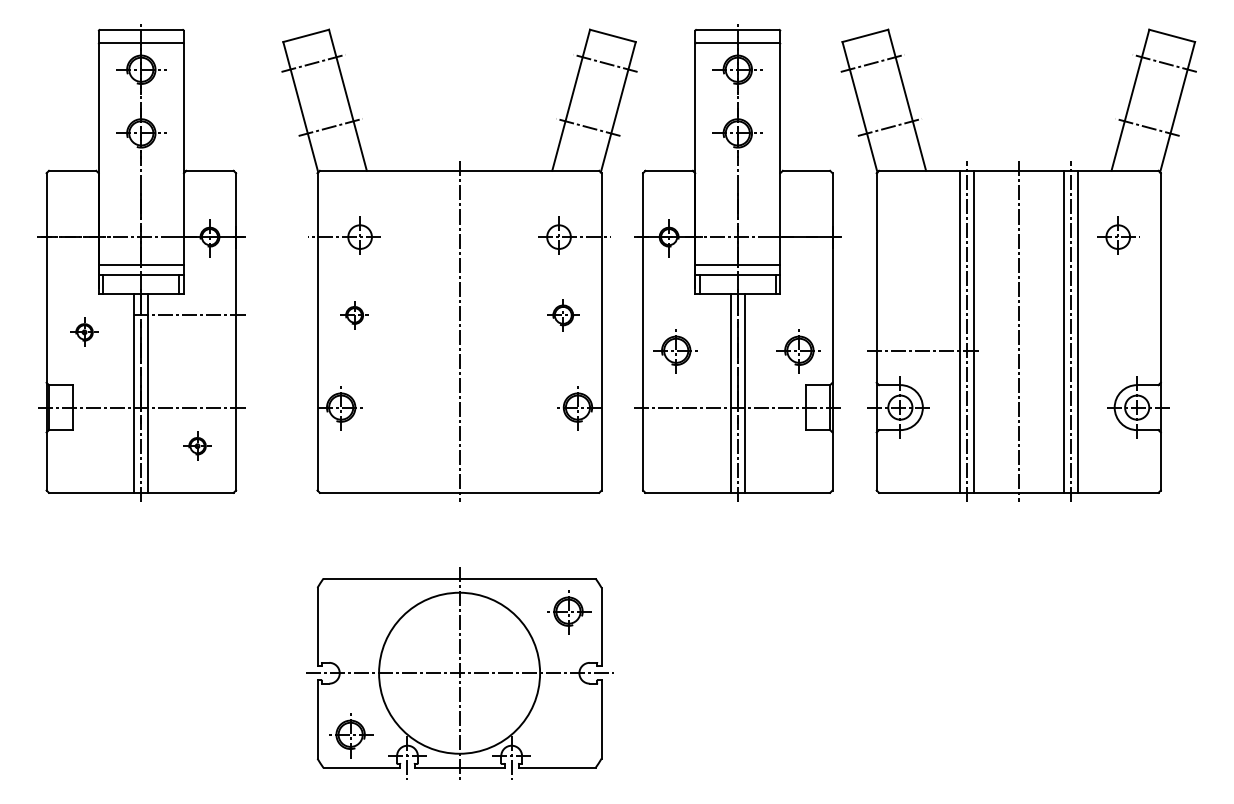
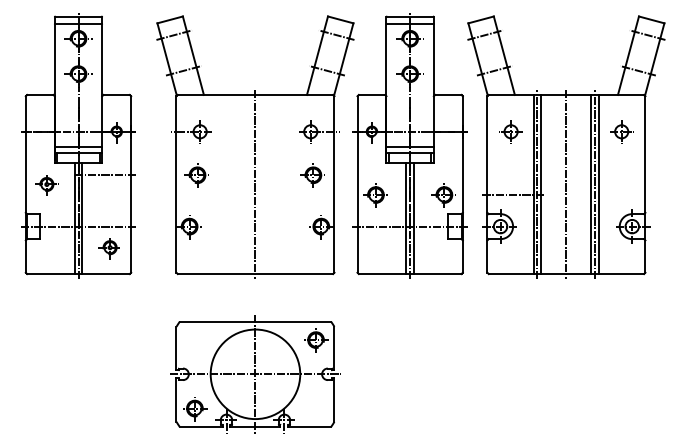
part: (918, 236) -> (510, 131), added
part: (353, 315) -> (196, 175), size x1.67
part: (562, 315) -> (312, 175), size x1.43
part: (83, 333) -> (46, 185), size x1.43
part: (195, 446) -> (108, 248), size x1.43

